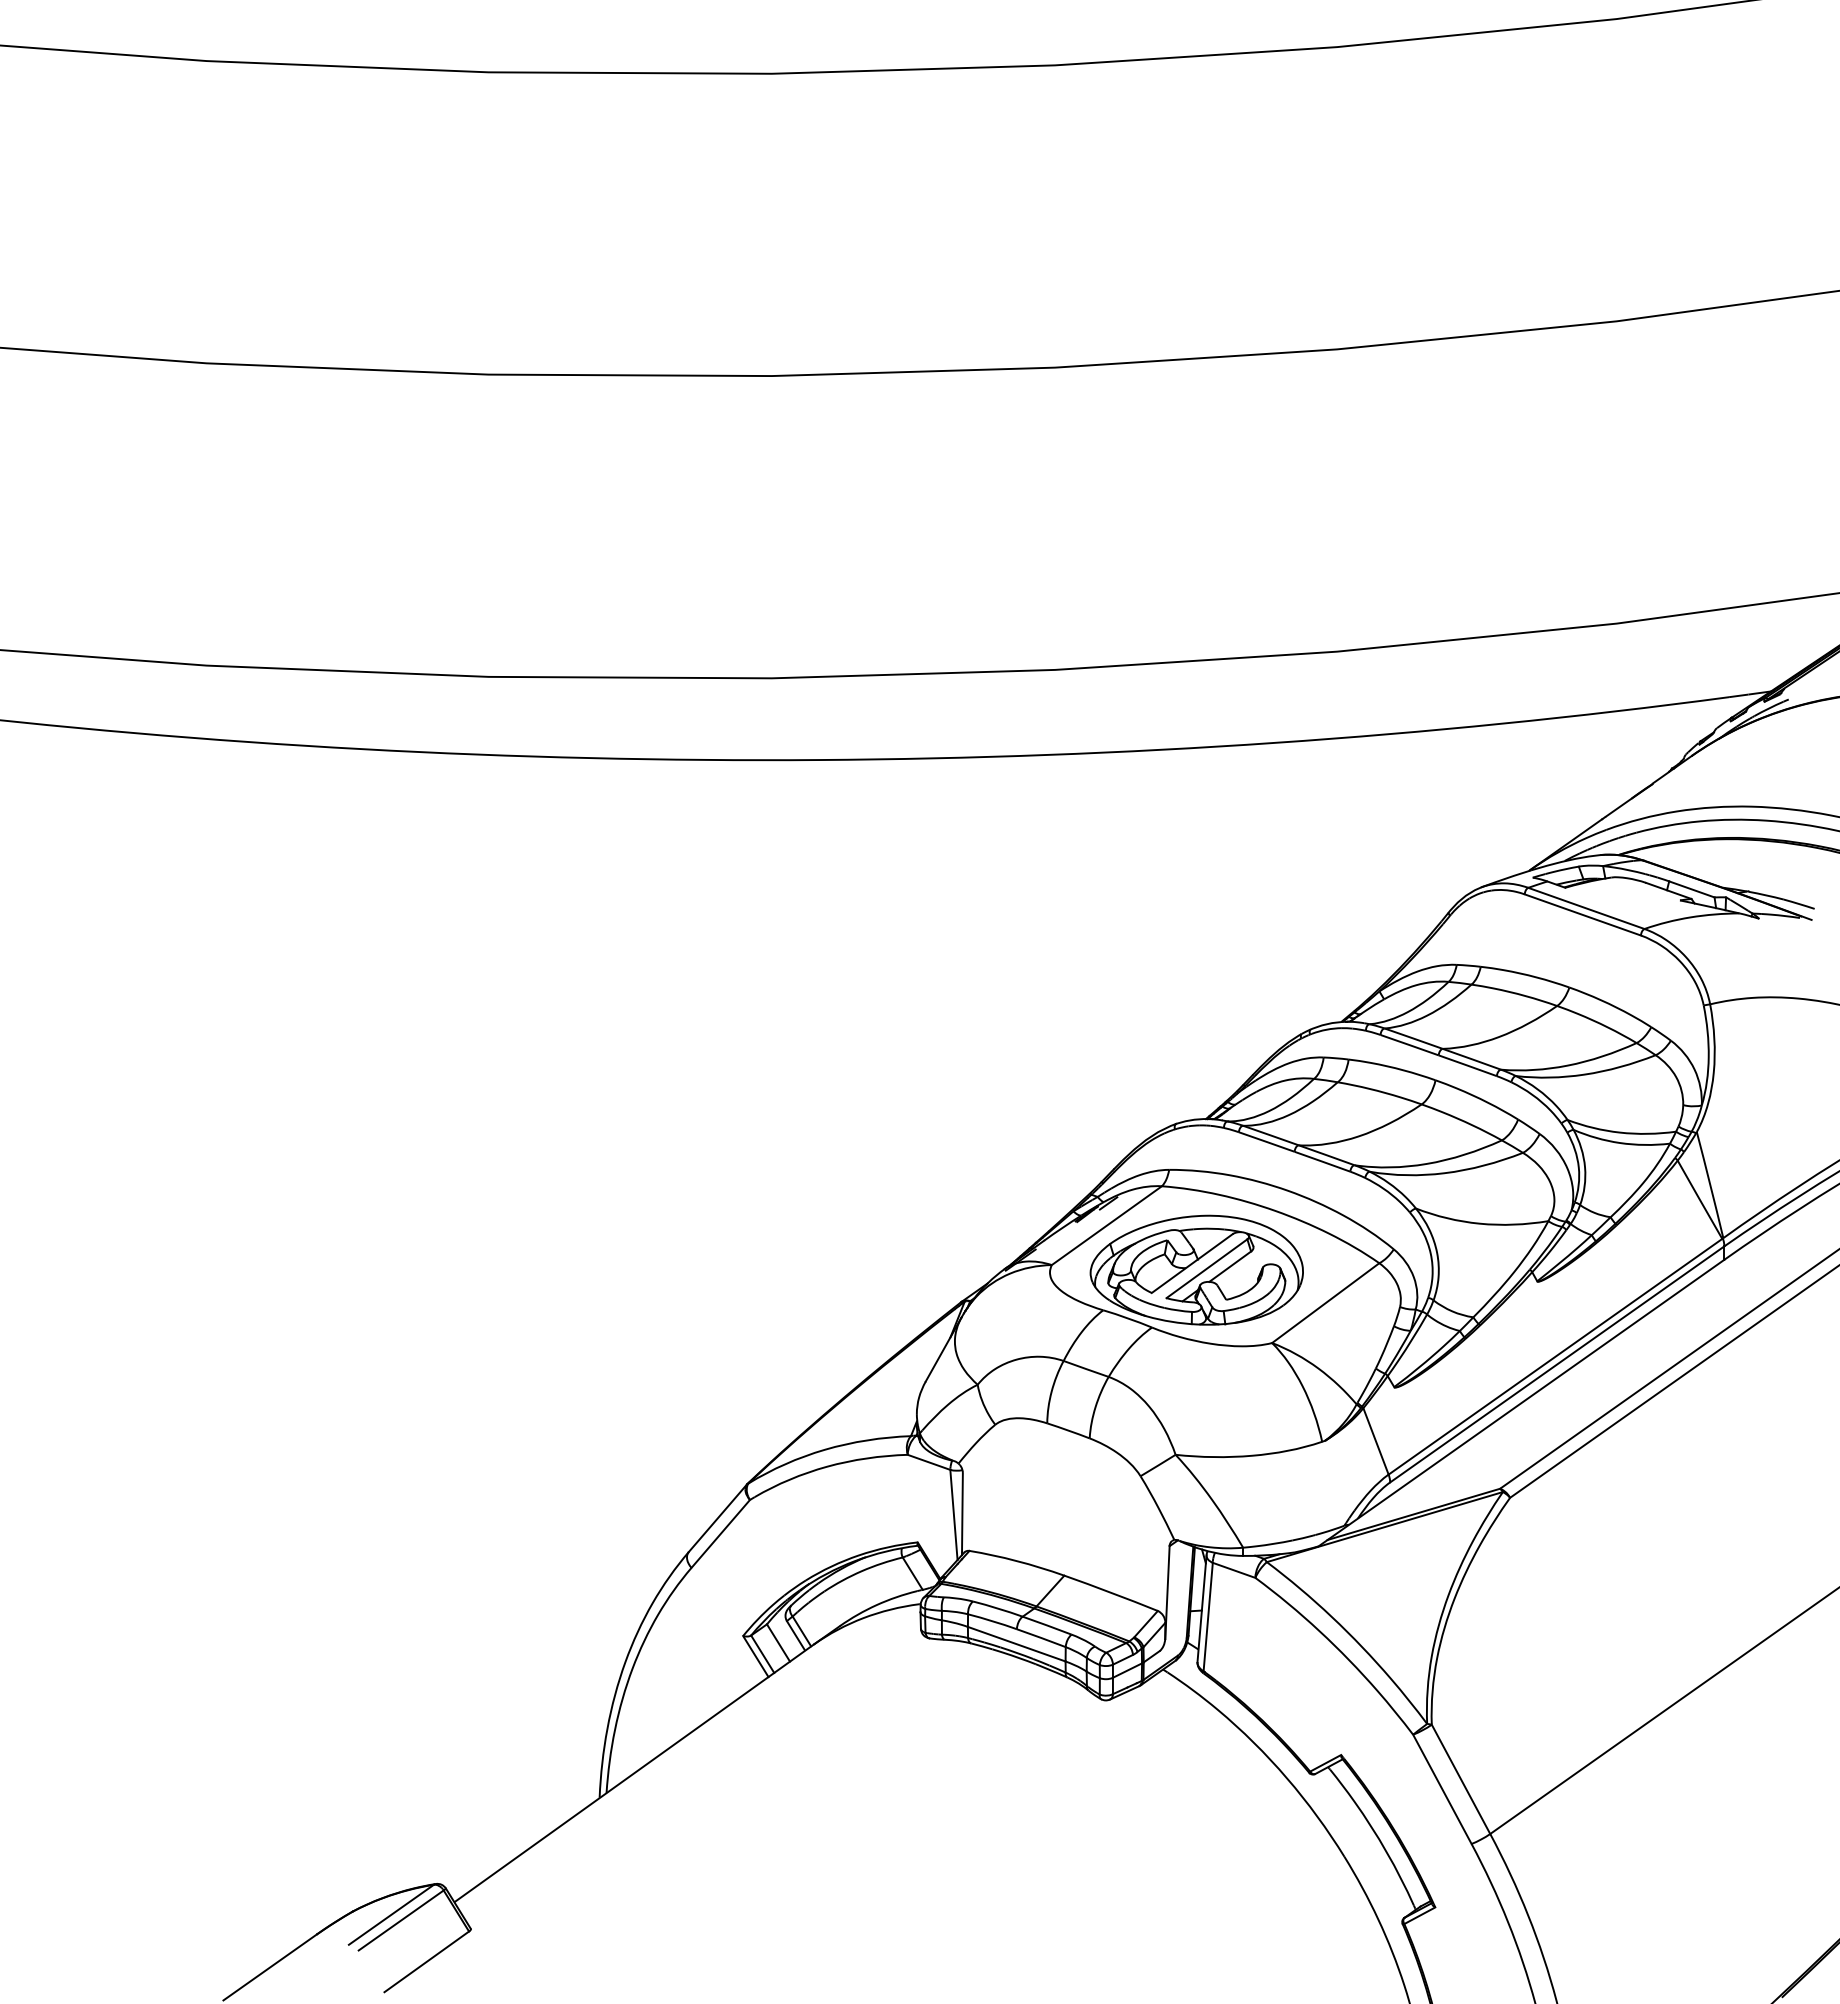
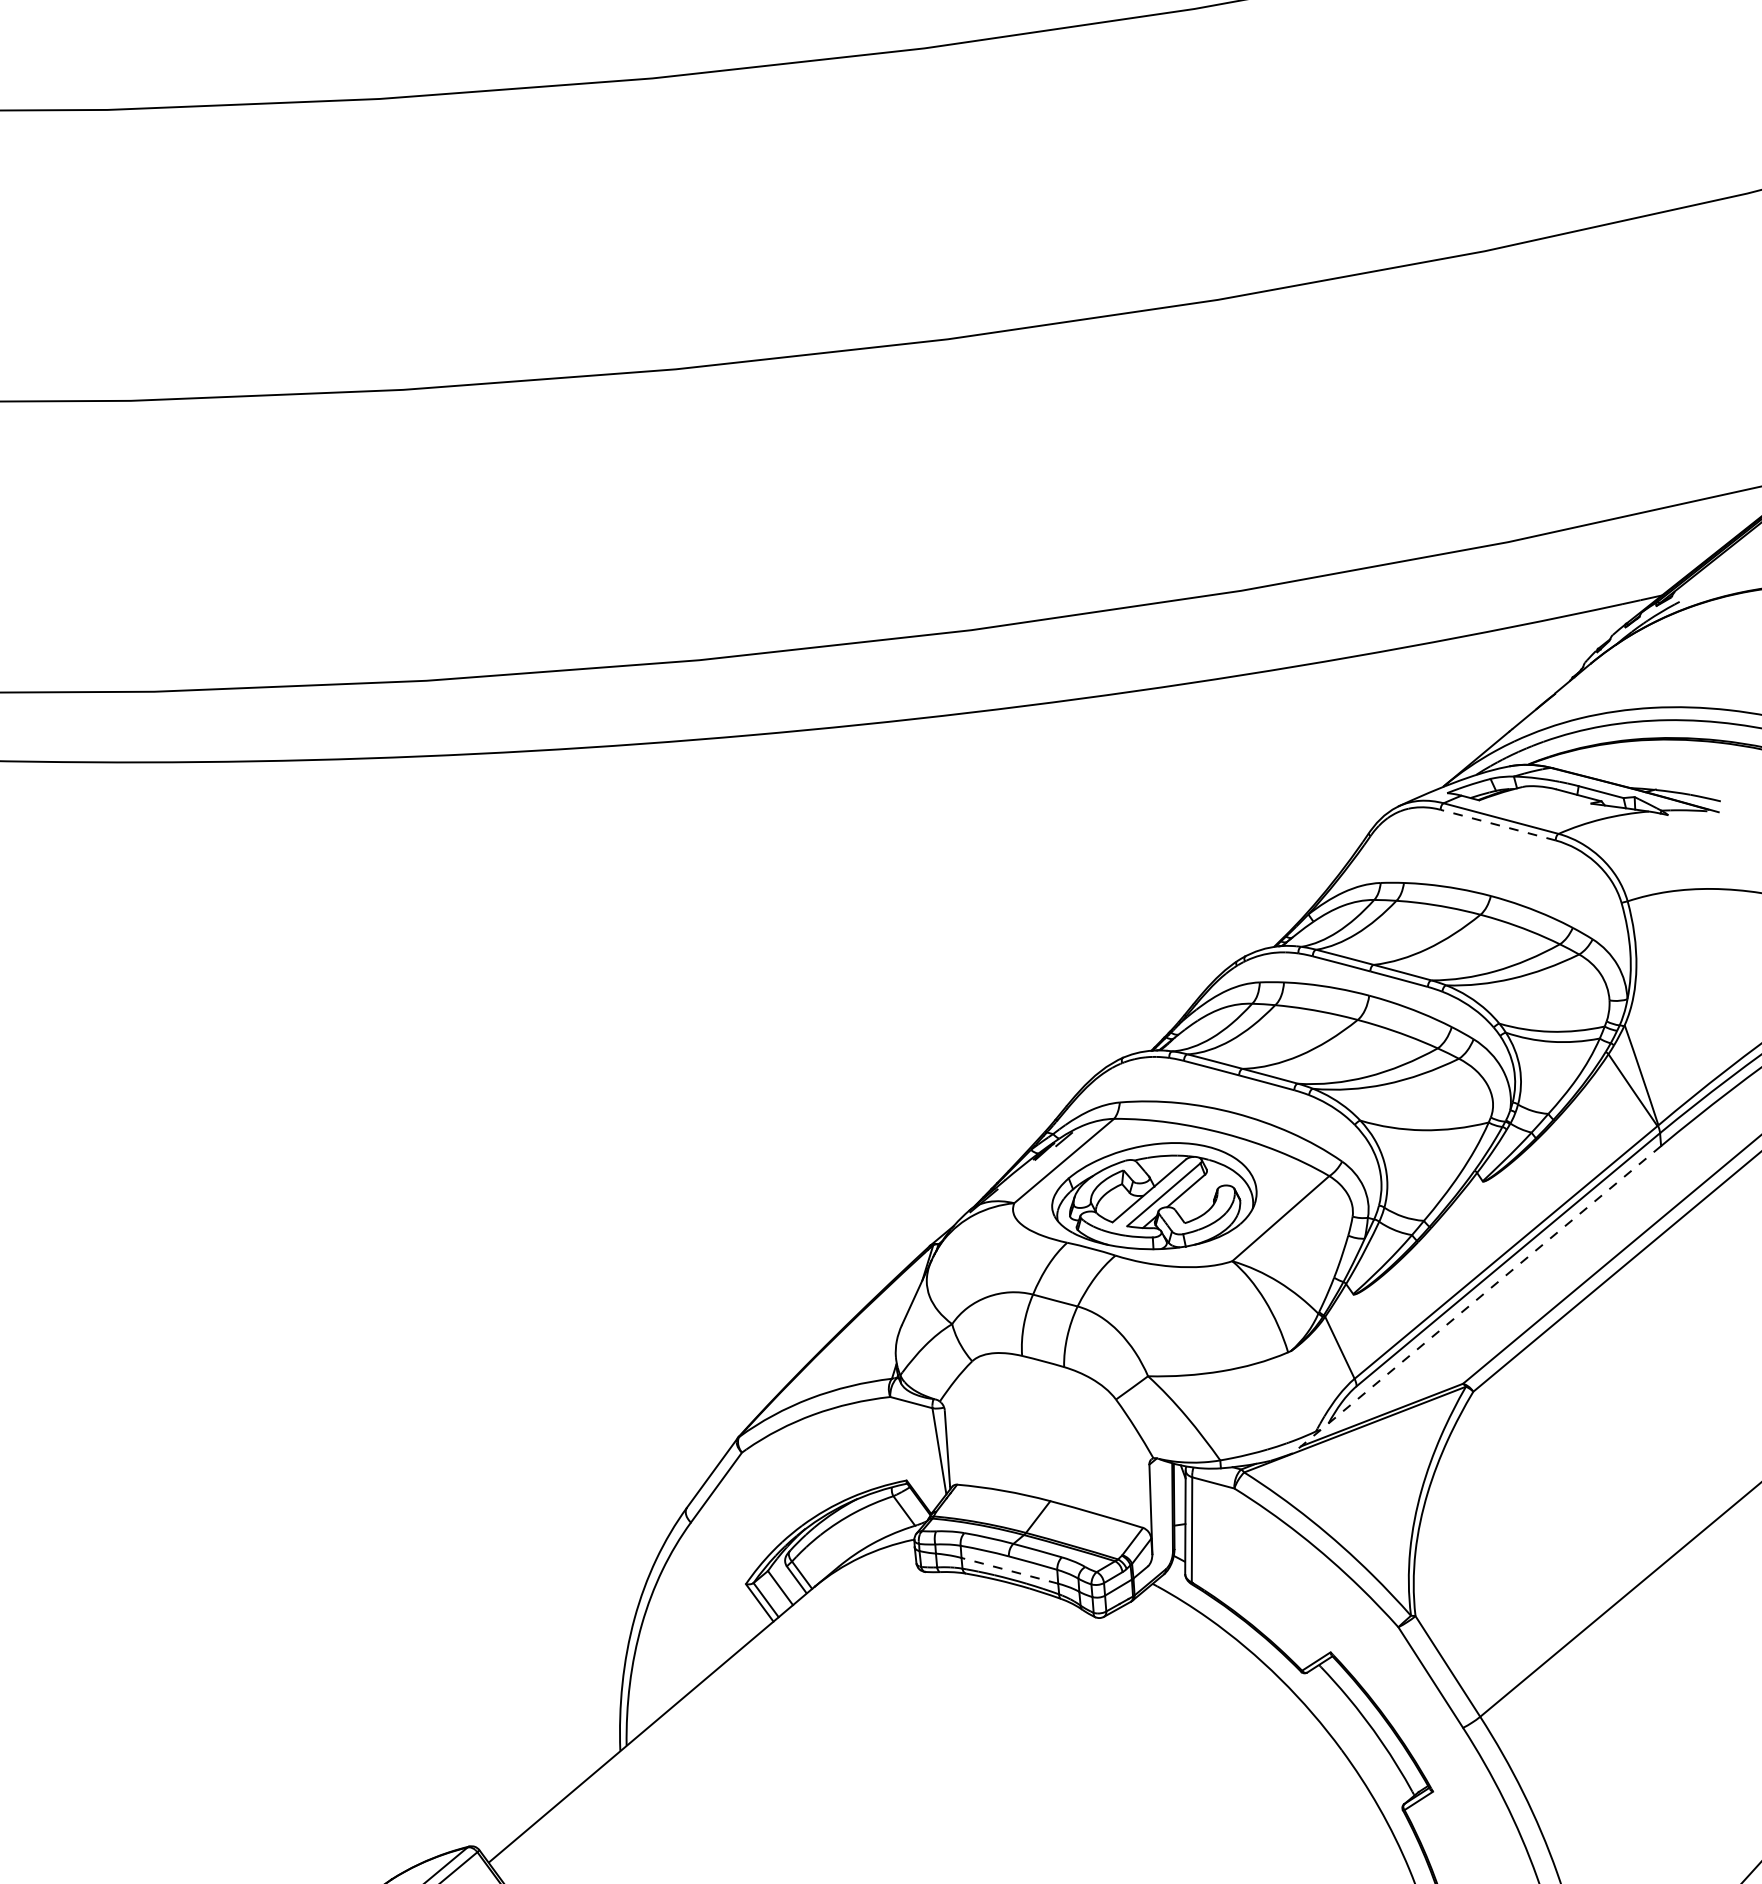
line: (1582, 914) -> (1497, 824), solid -> dashed
line: (1521, 1403) -> (1476, 1300), solid -> dashed
line: (1016, 1644) -> (1009, 1571), solid -> dashed

